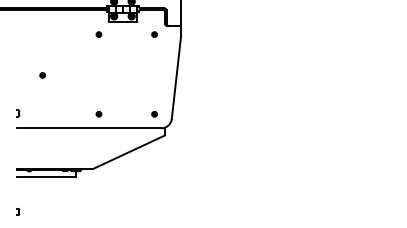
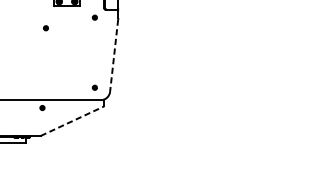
part: (98, 34) -> (45, 28), moved
line: (176, 78) -> (114, 56), solid -> dashed
part: (98, 114) -> (42, 108), moved
line: (129, 152) -> (72, 121), solid -> dashed

